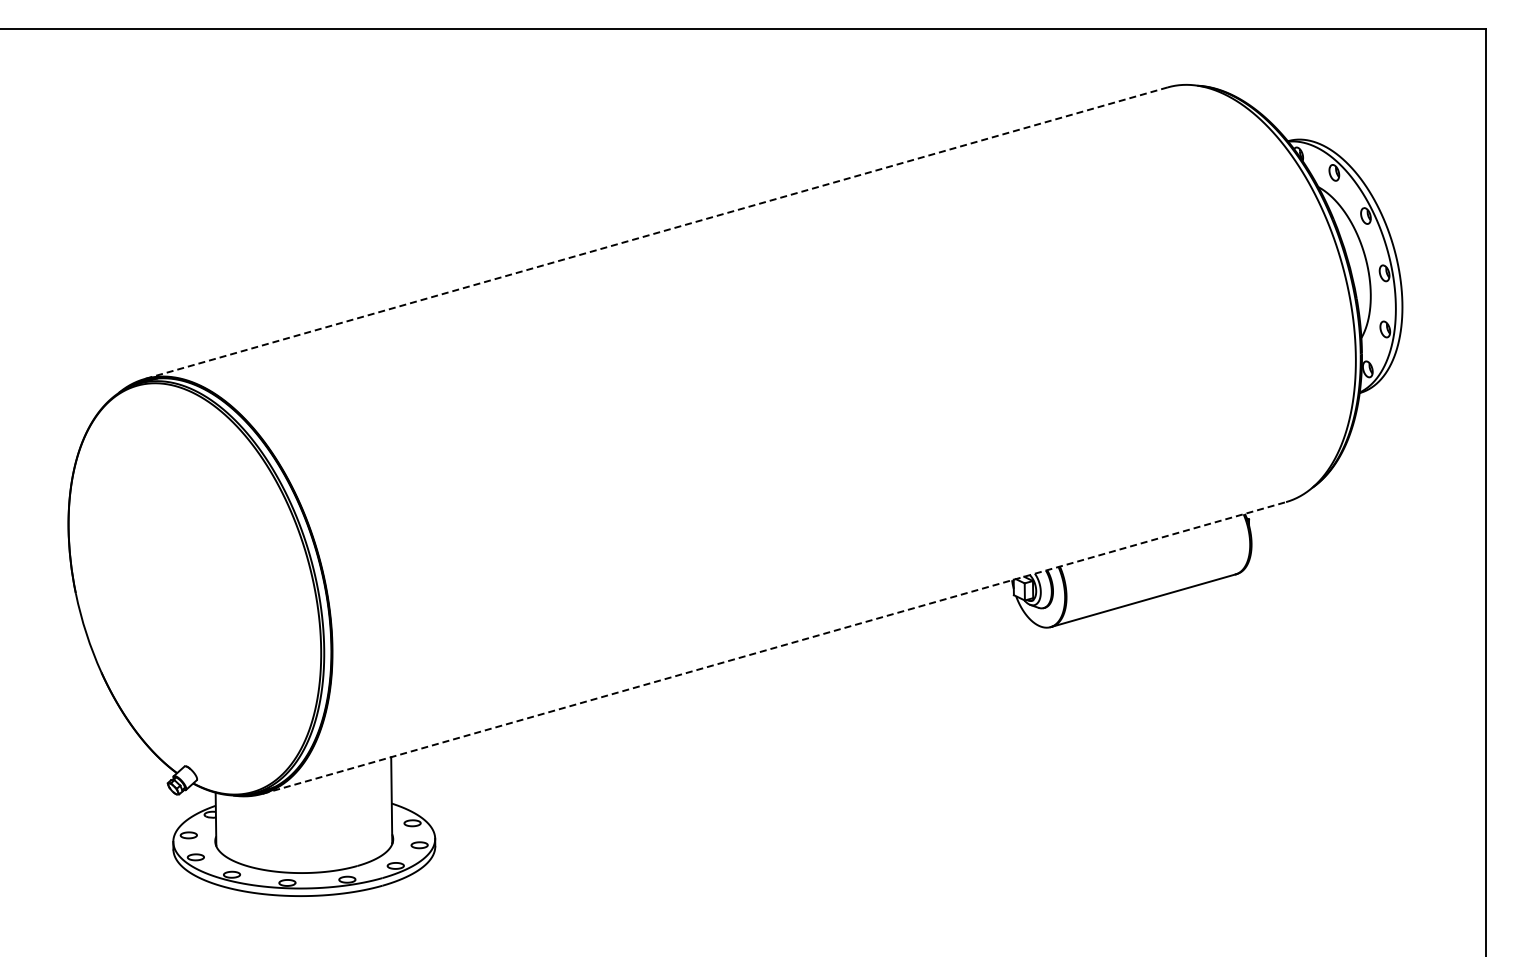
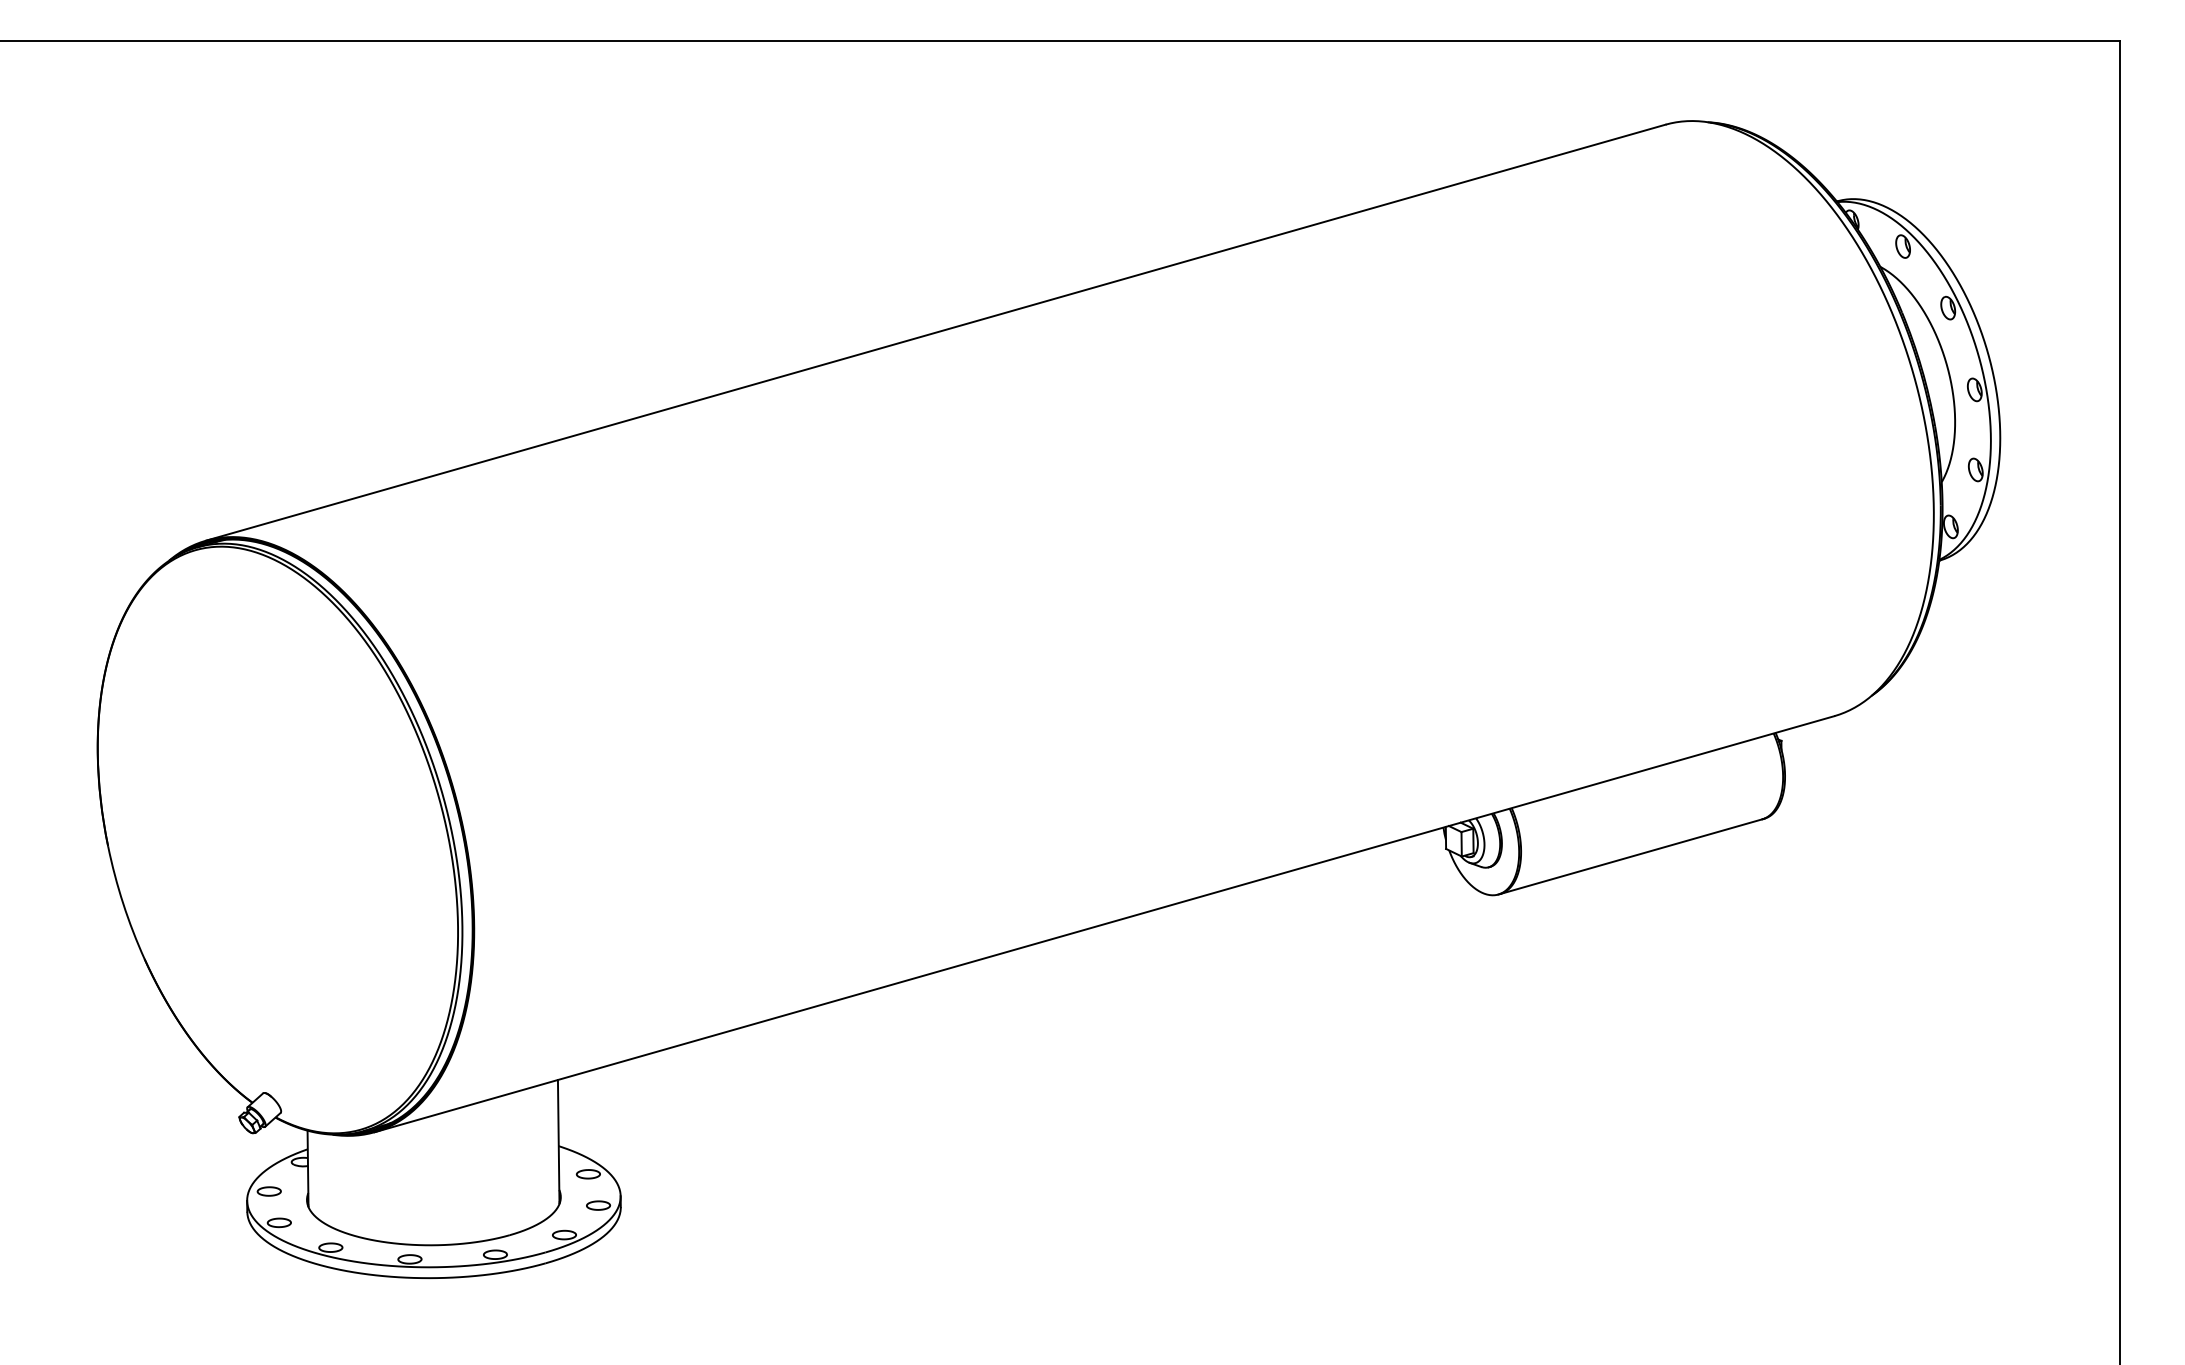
line: (655, 233) -> (934, 333), dashed -> solid
line: (774, 647) -> (1104, 923), dashed -> solid

